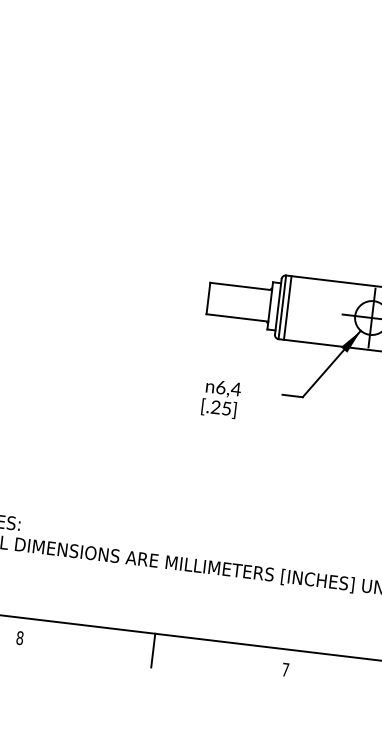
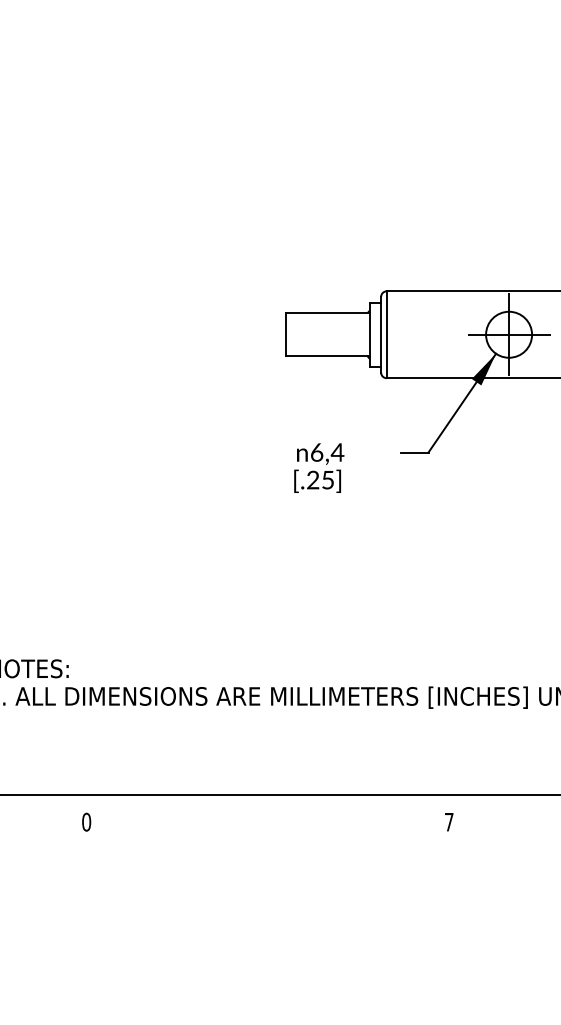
line: (288, 307) -> (394, 334), removed
text: (19, 638) -> (86, 822), 8 -> 0
line: (152, 650) -> (267, 817), removed

